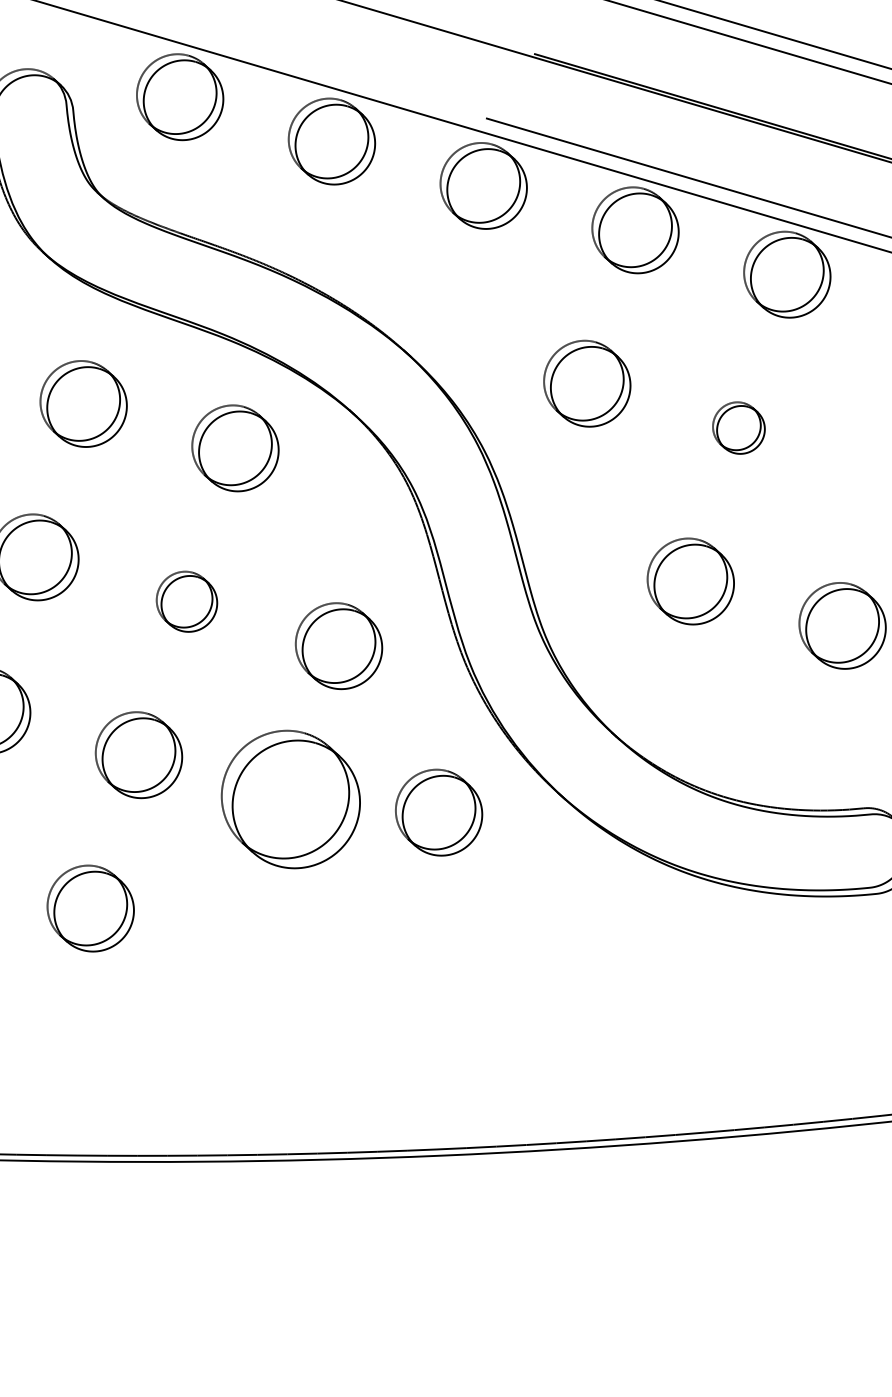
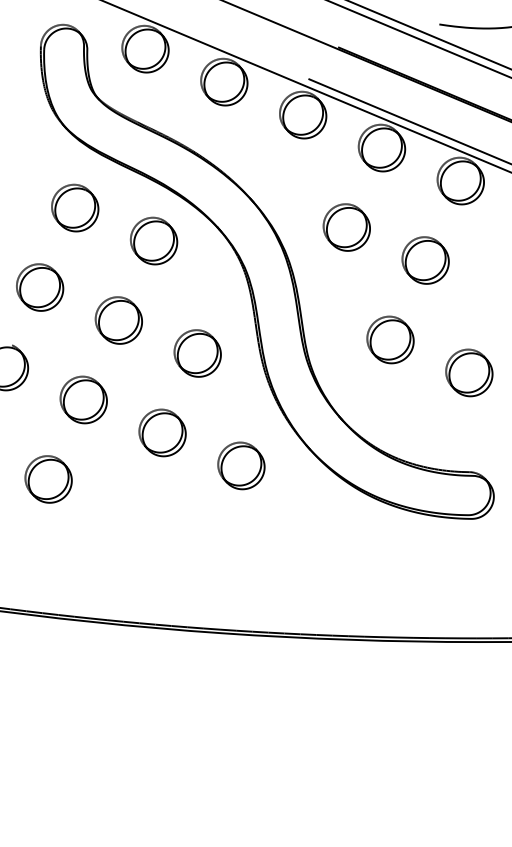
part: (738, 428) -> (425, 260), size x1.67
part: (186, 601) -> (118, 320), size x1.43
part: (290, 798) -> (162, 432), size x0.62
part: (439, 811) -> (241, 465), moved

